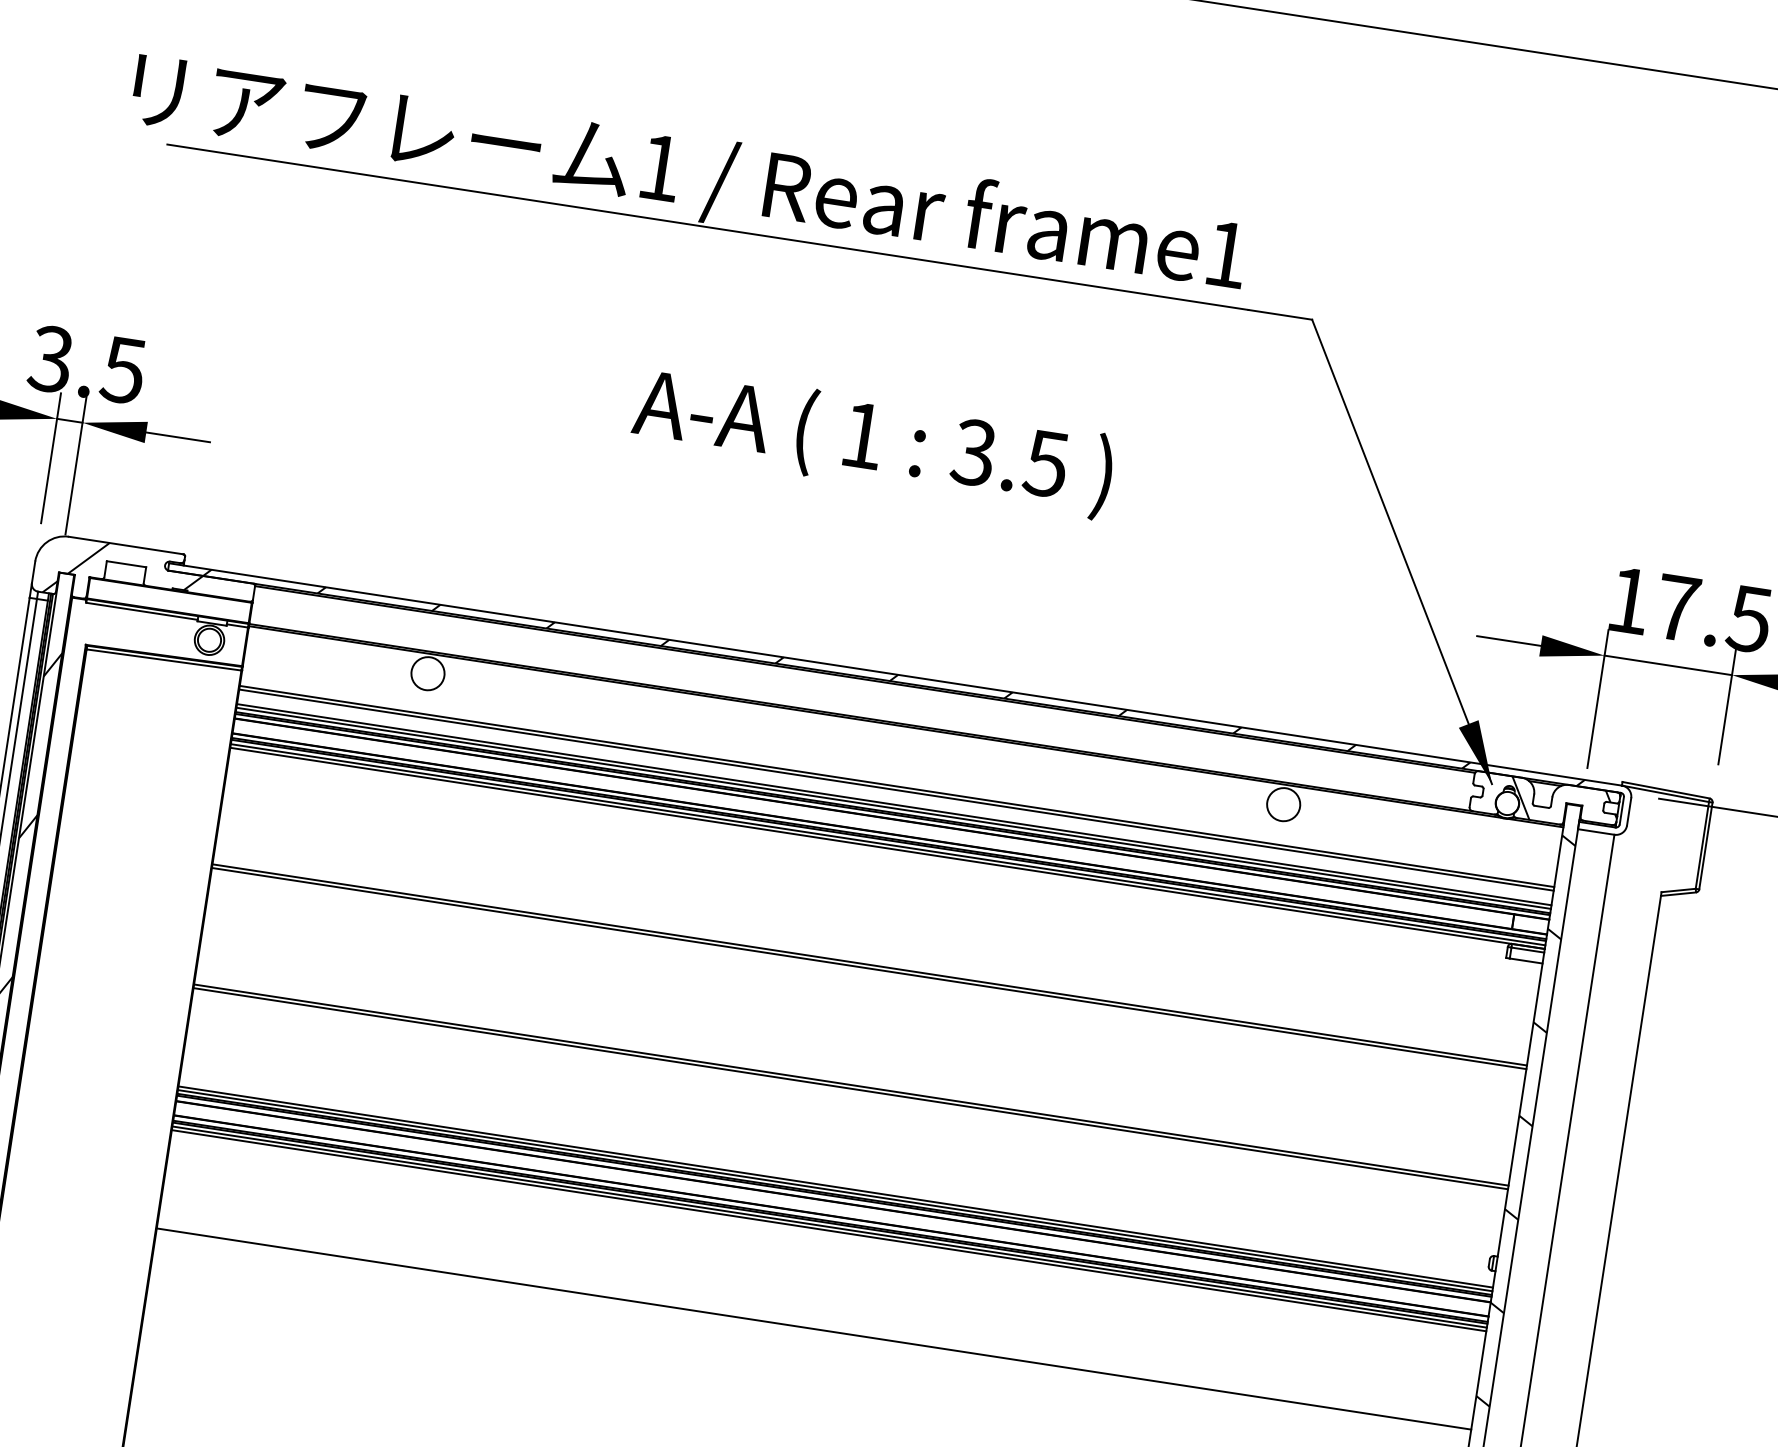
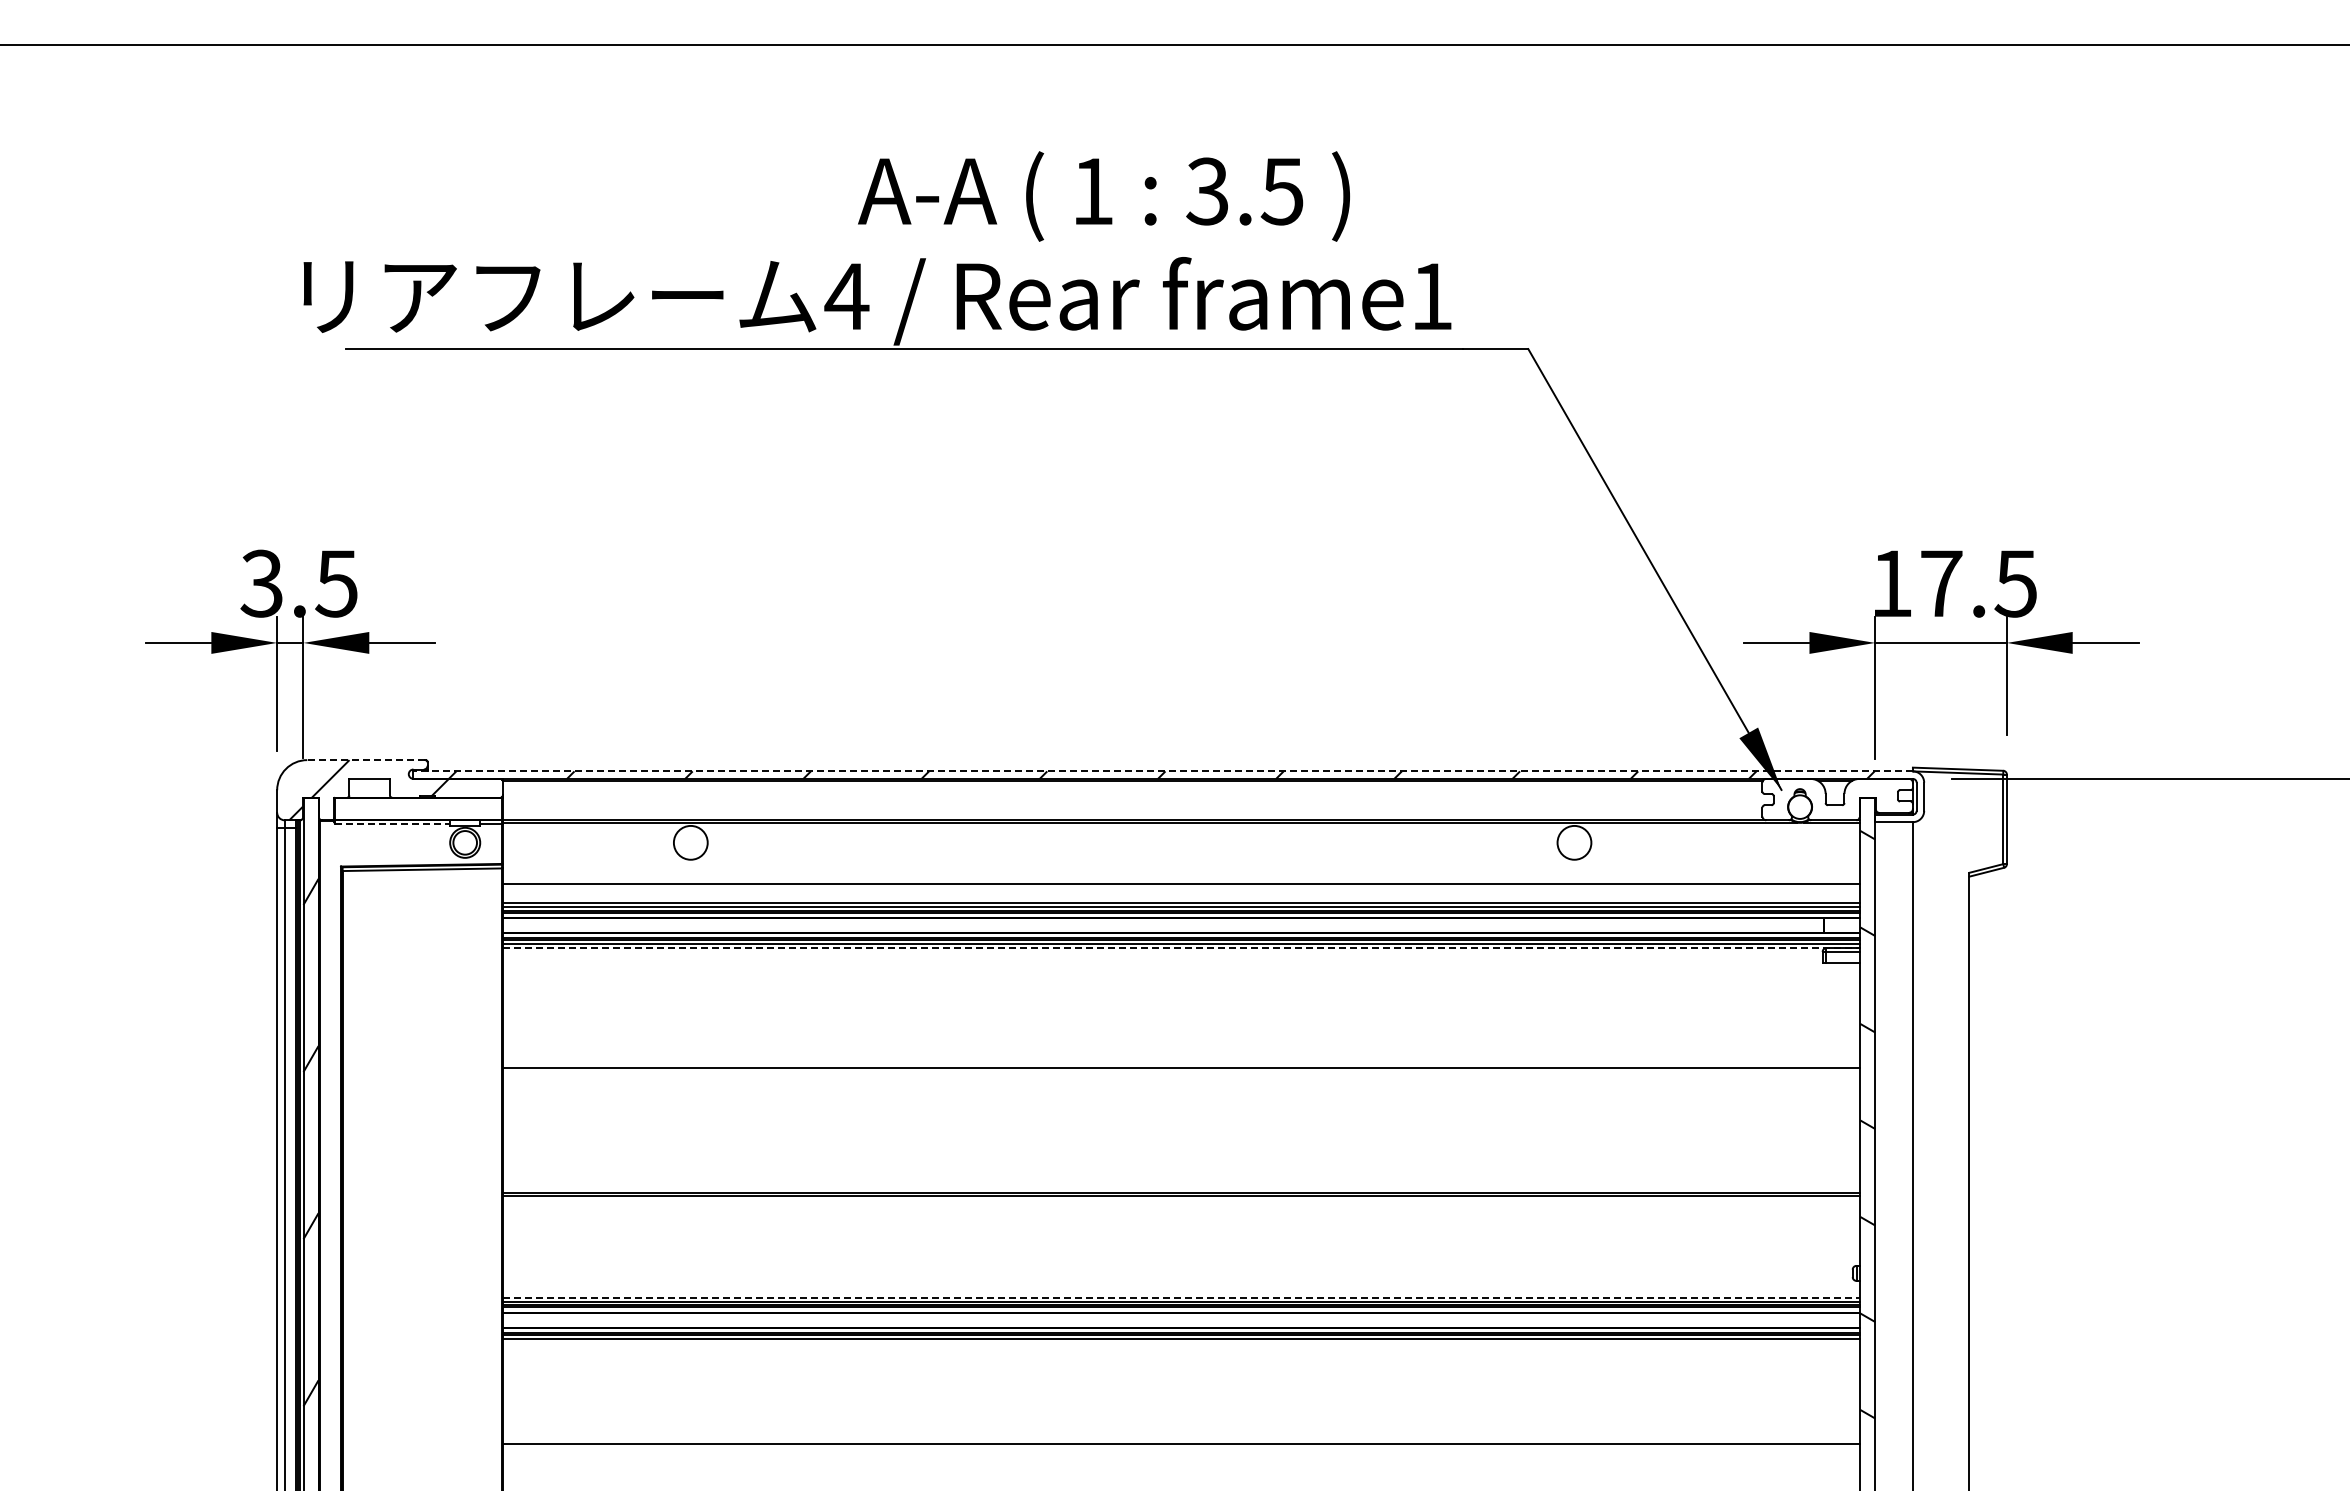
text: (659, 167) -> (846, 296), 1 -> 4
text: (872, 442) -> (1103, 196), moved
line: (125, 545) -> (365, 760), solid -> dashed
line: (141, 611) -> (392, 824), solid -> dashed
line: (895, 674) -> (1162, 771), solid -> dashed
line: (896, 789) -> (1181, 887), removed
hatch: (1563, 804) -> (1856, 799), removed
line: (887, 848) -> (1181, 948), solid -> dashed
line: (869, 968) -> (1181, 1072), removed
line: (835, 1186) -> (1181, 1297), solid -> dashed
line: (829, 1230) -> (1181, 1342), removed

